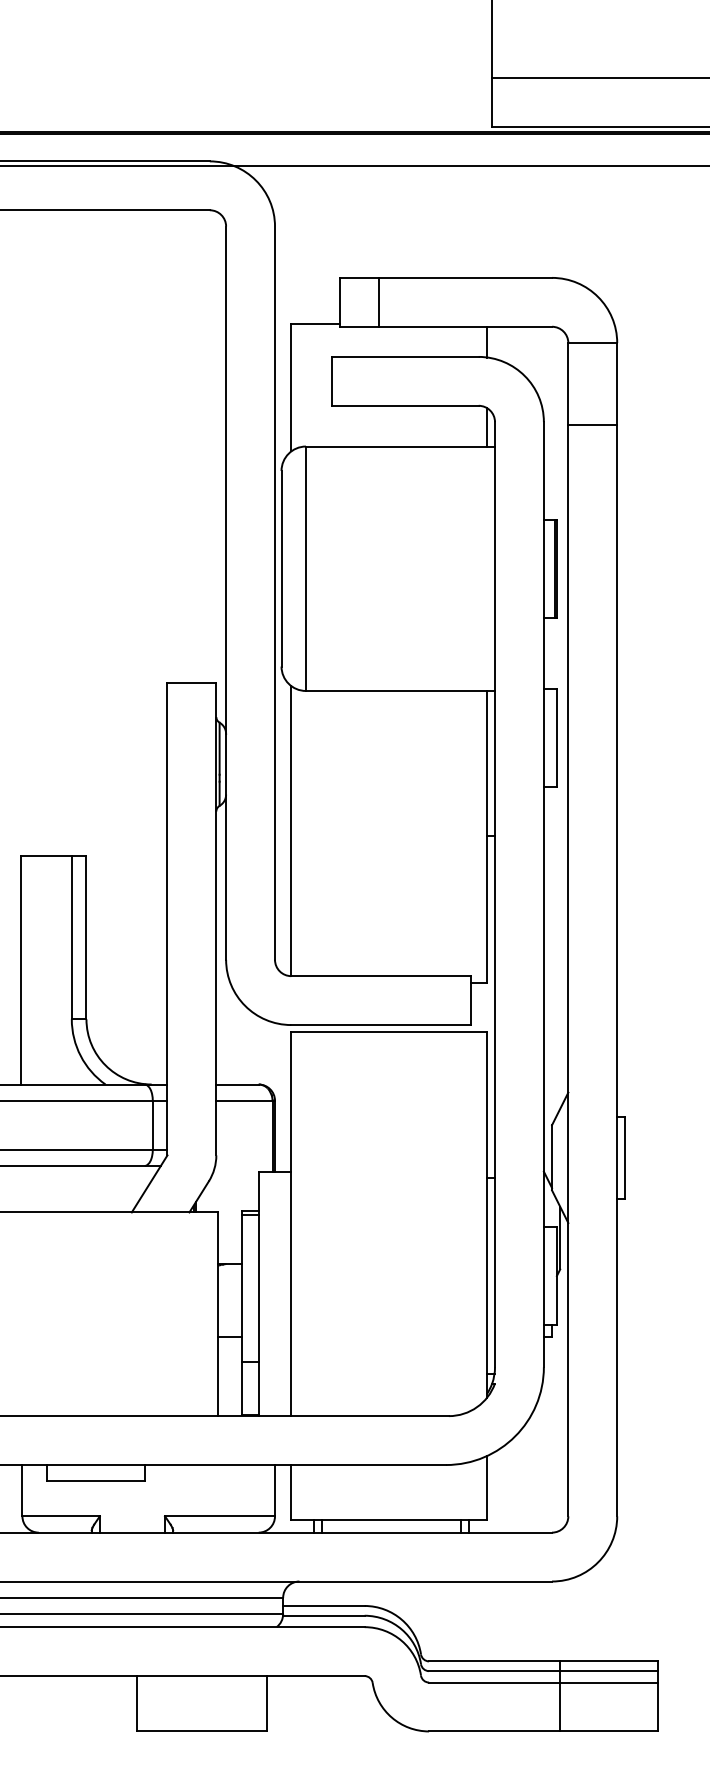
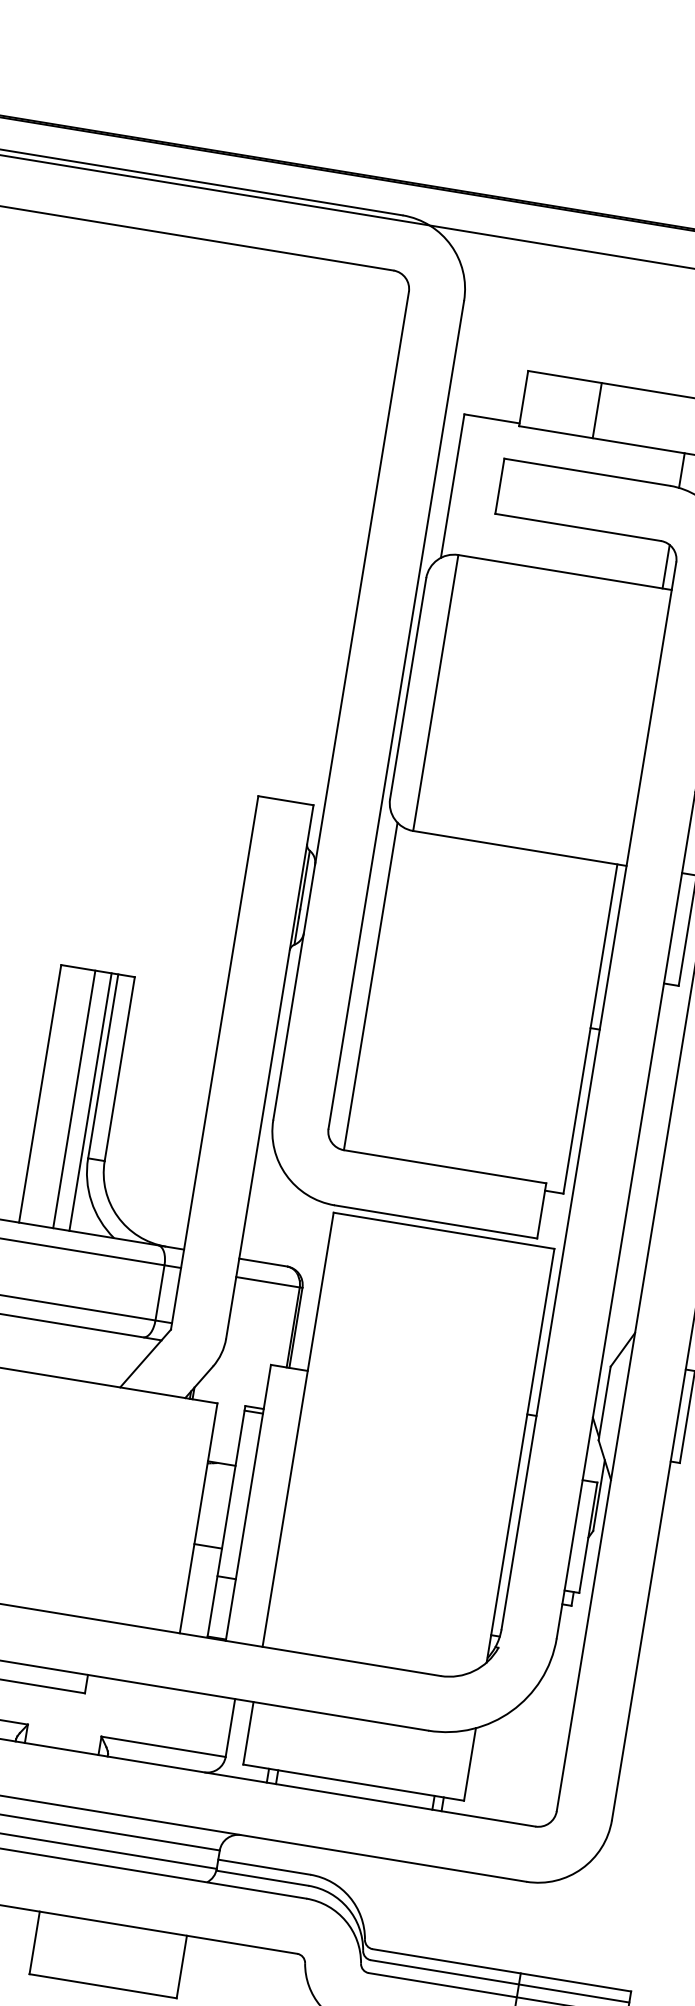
line: (379, 301) -> (597, 409), moved
line: (51, 970) -> (74, 1099), added
line: (65, 970) -> (90, 1102), added

